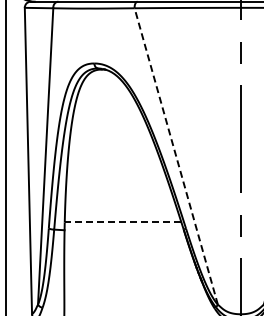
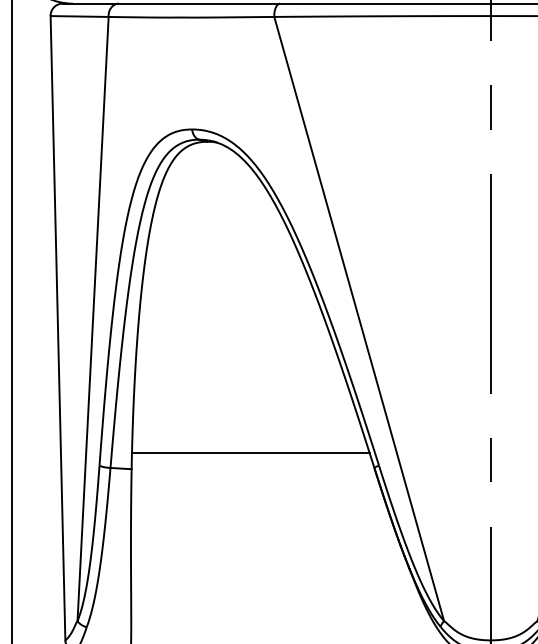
line: (176, 156) -> (359, 318), dashed -> solid
line: (122, 222) -> (249, 453), dashed -> solid

